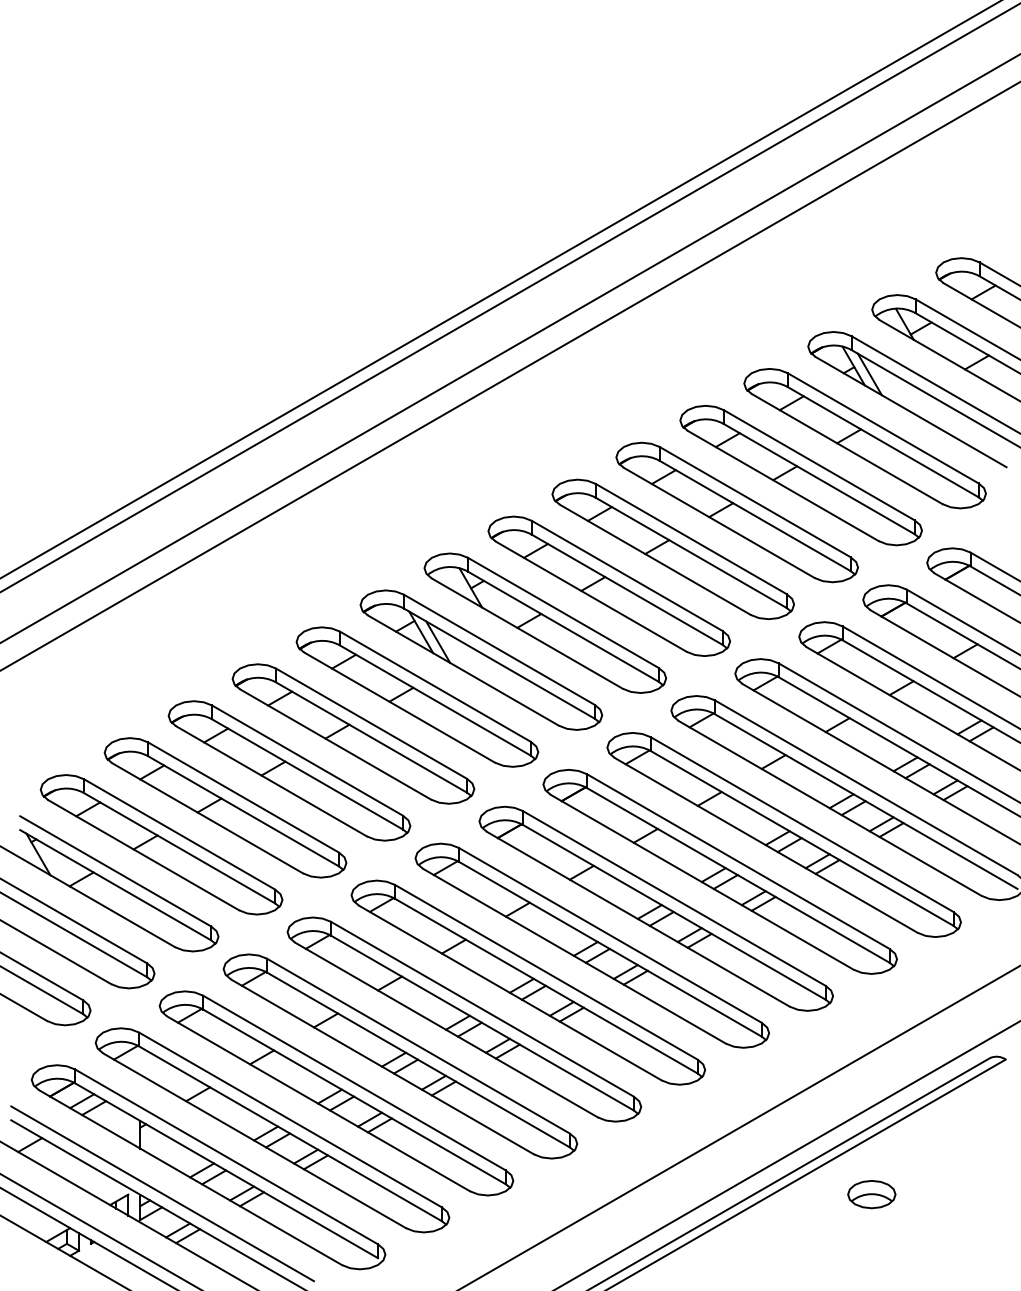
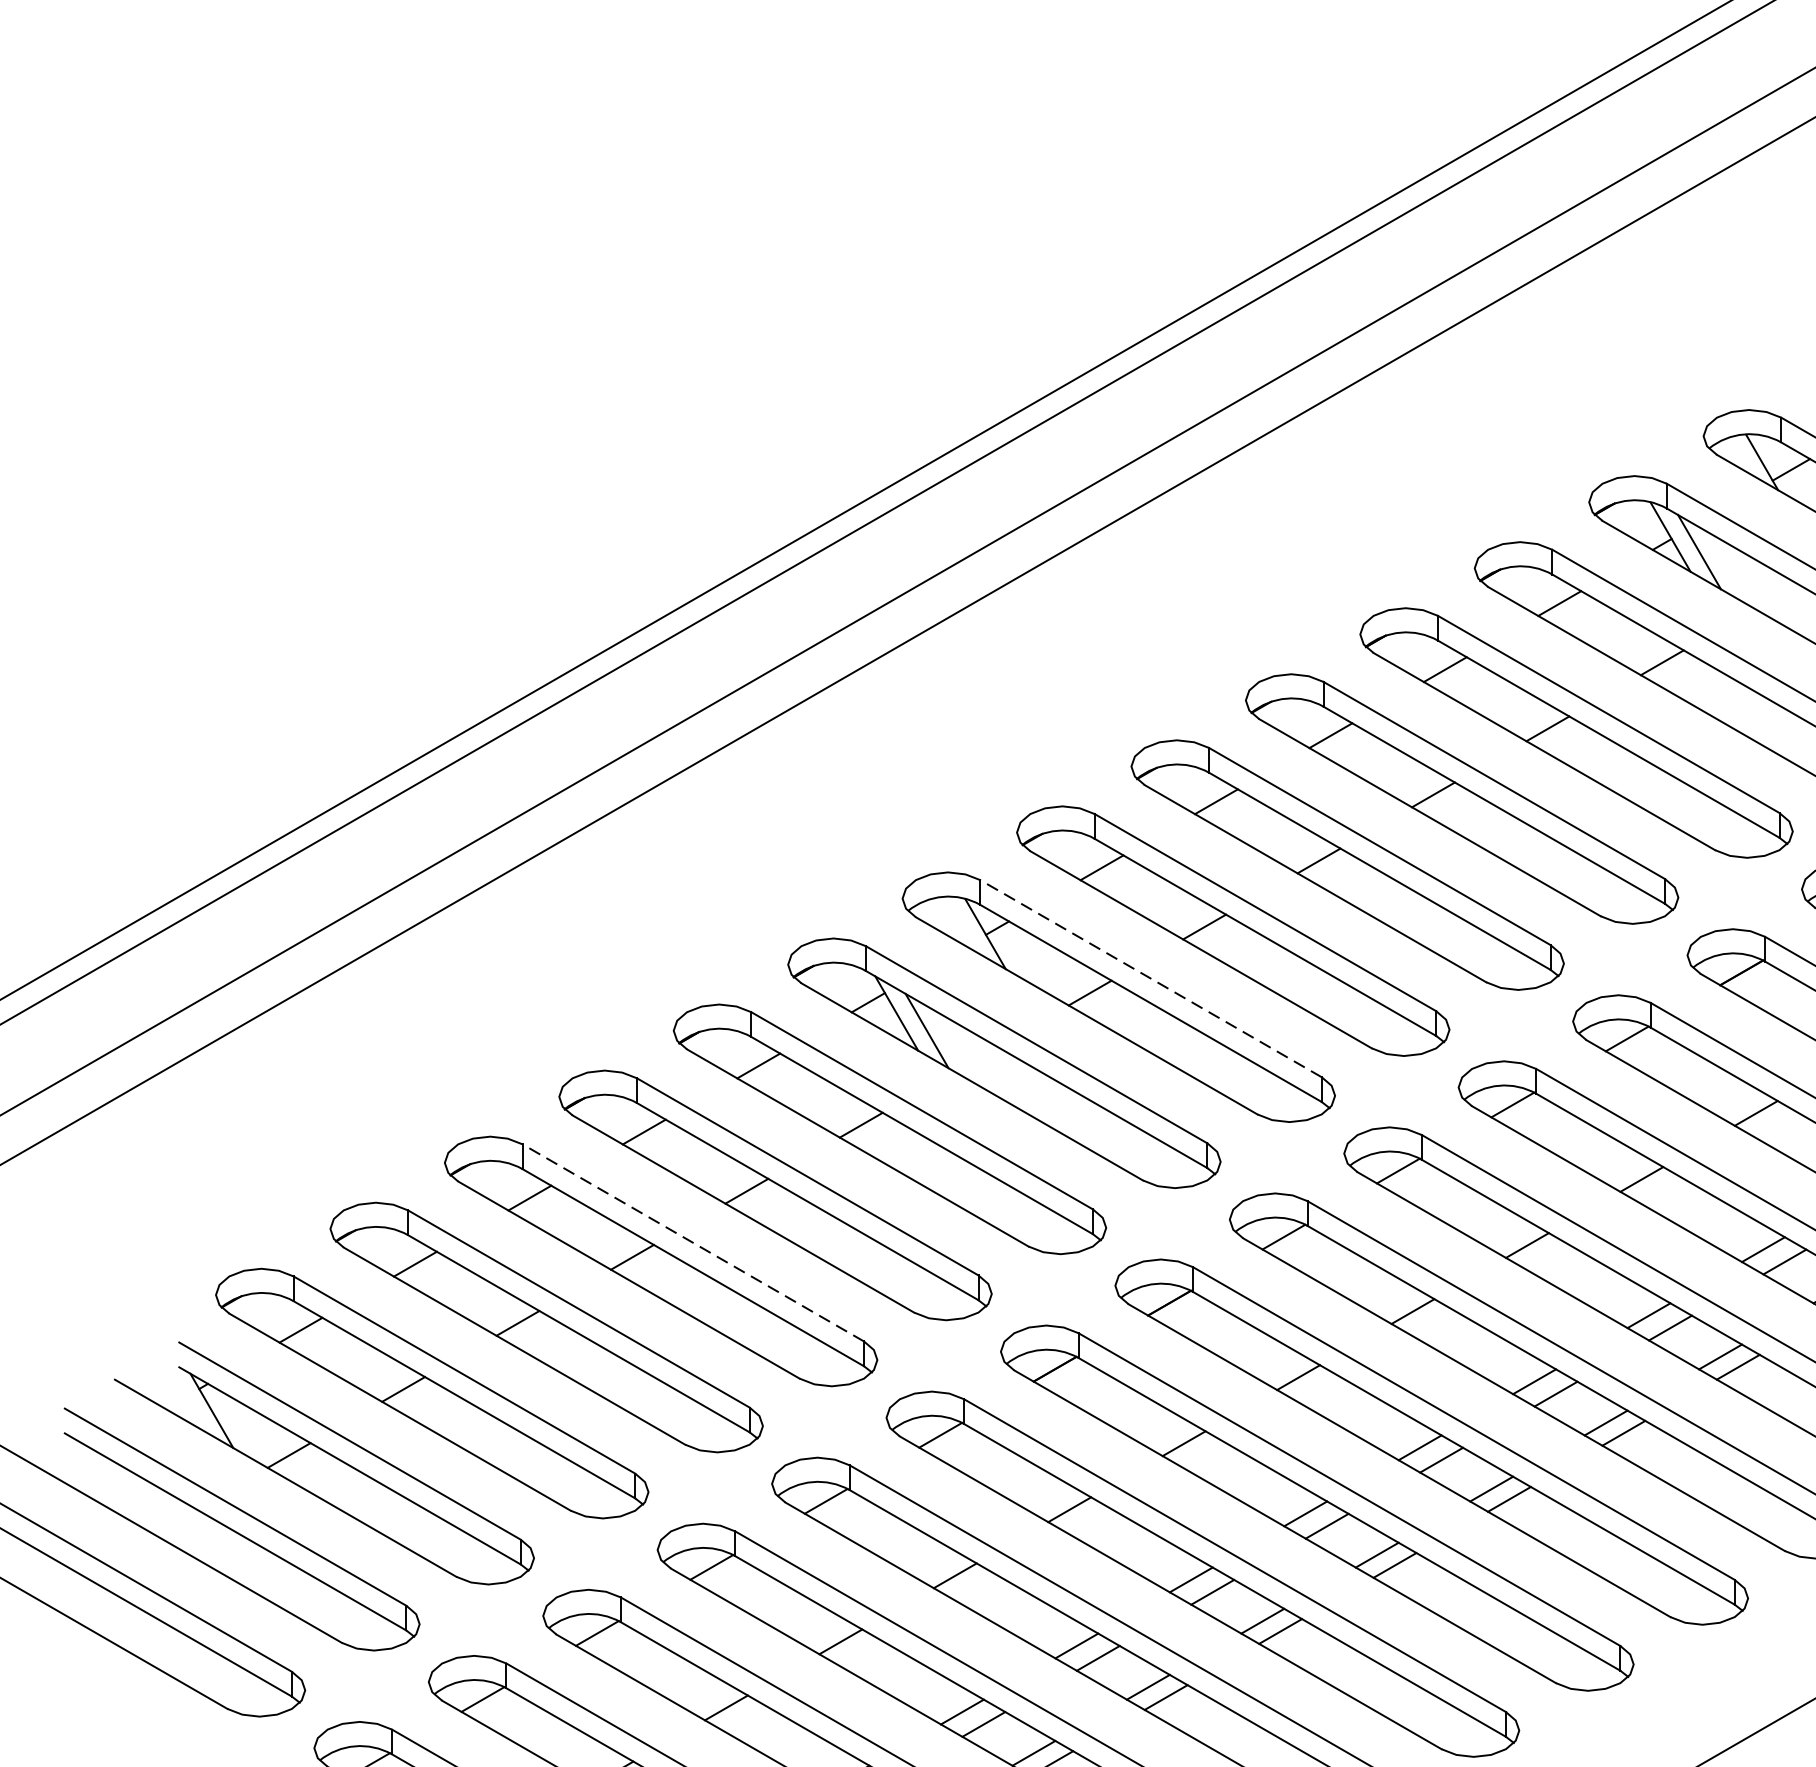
line: (562, 612) -> (1149, 977), solid -> dashed
line: (307, 760) -> (693, 1242), solid -> dashed

